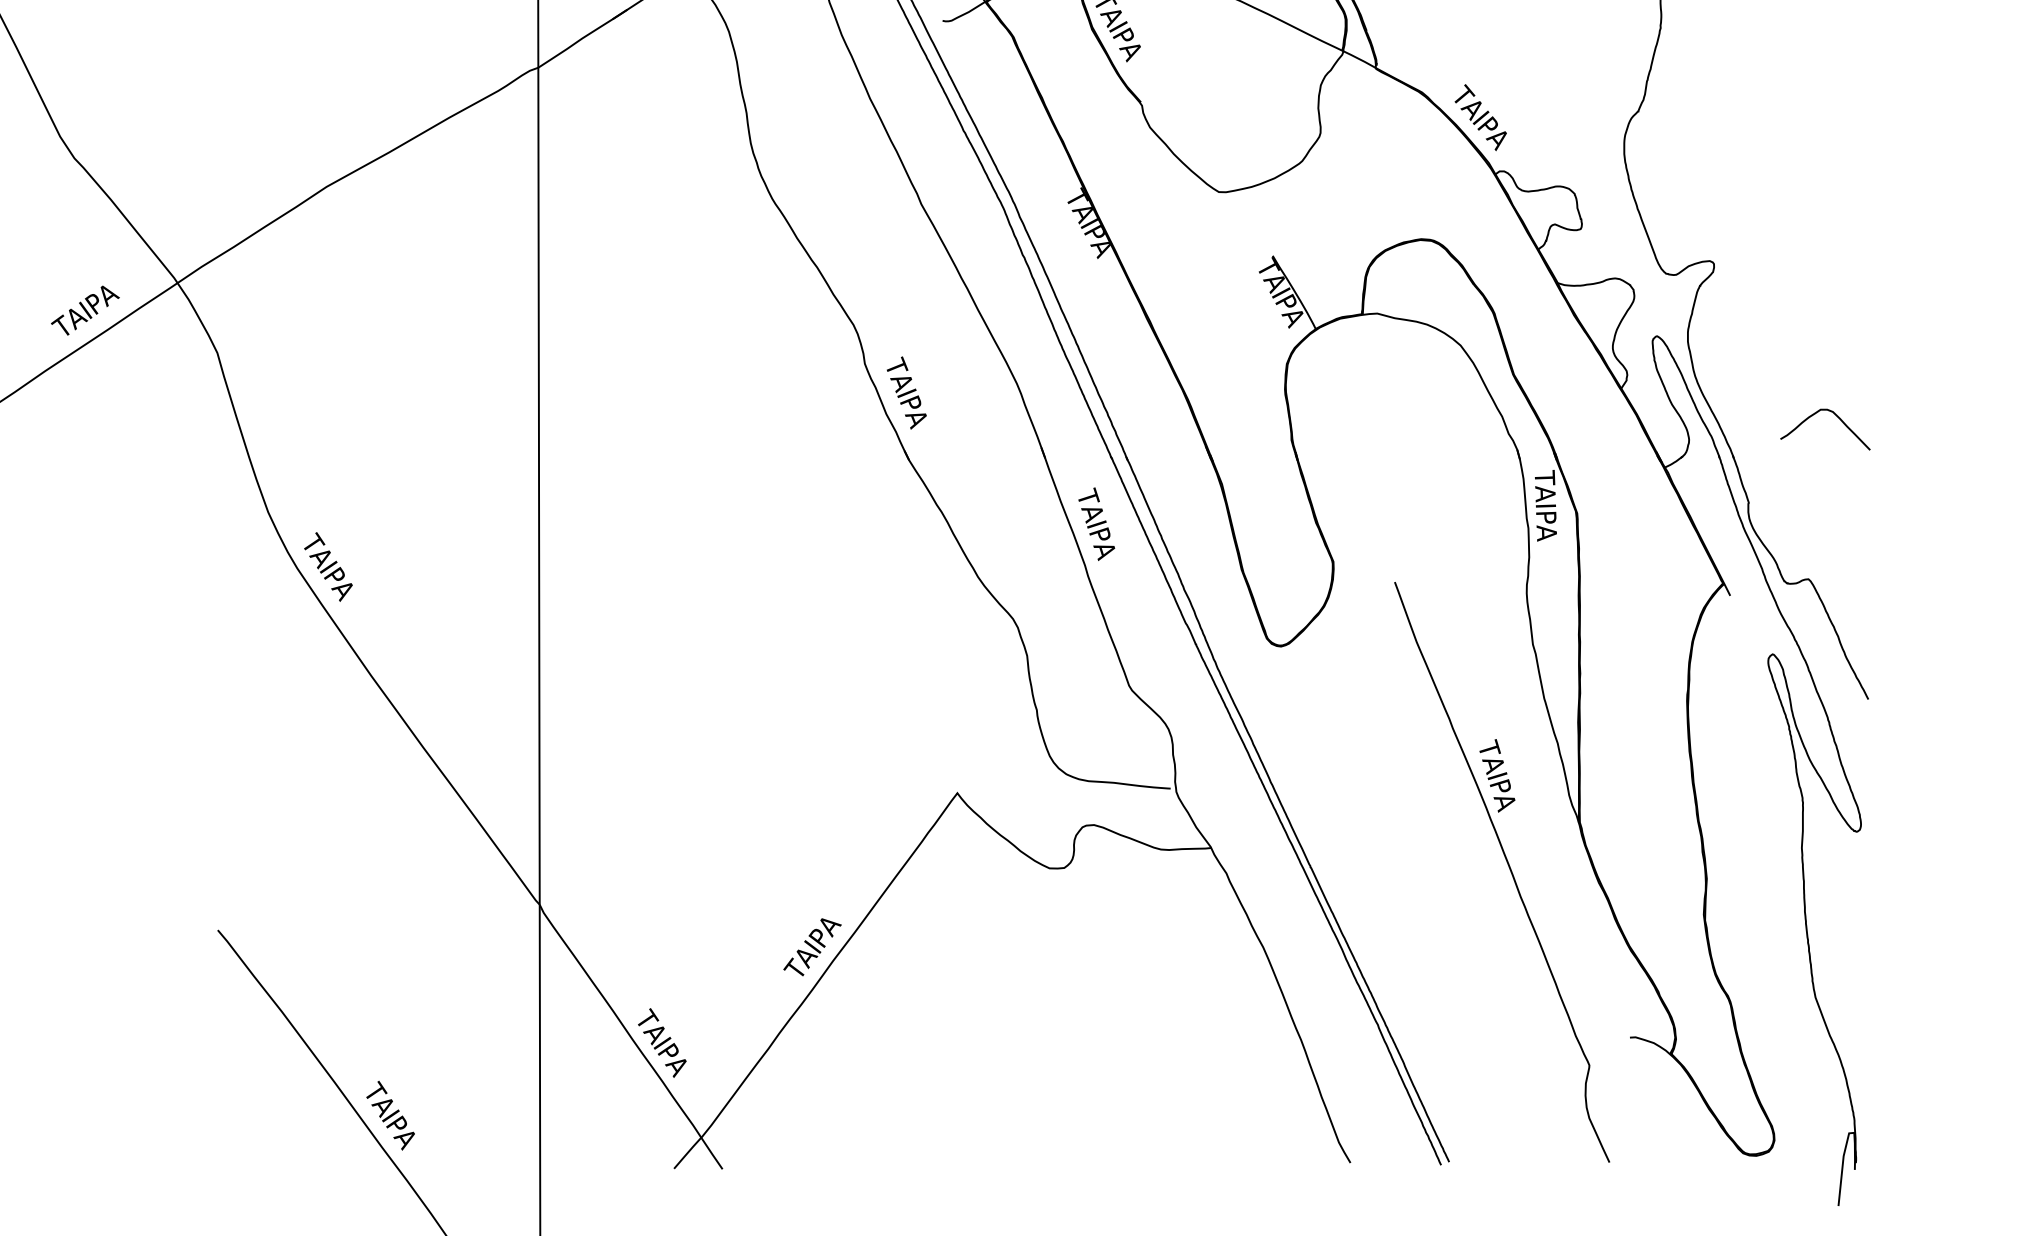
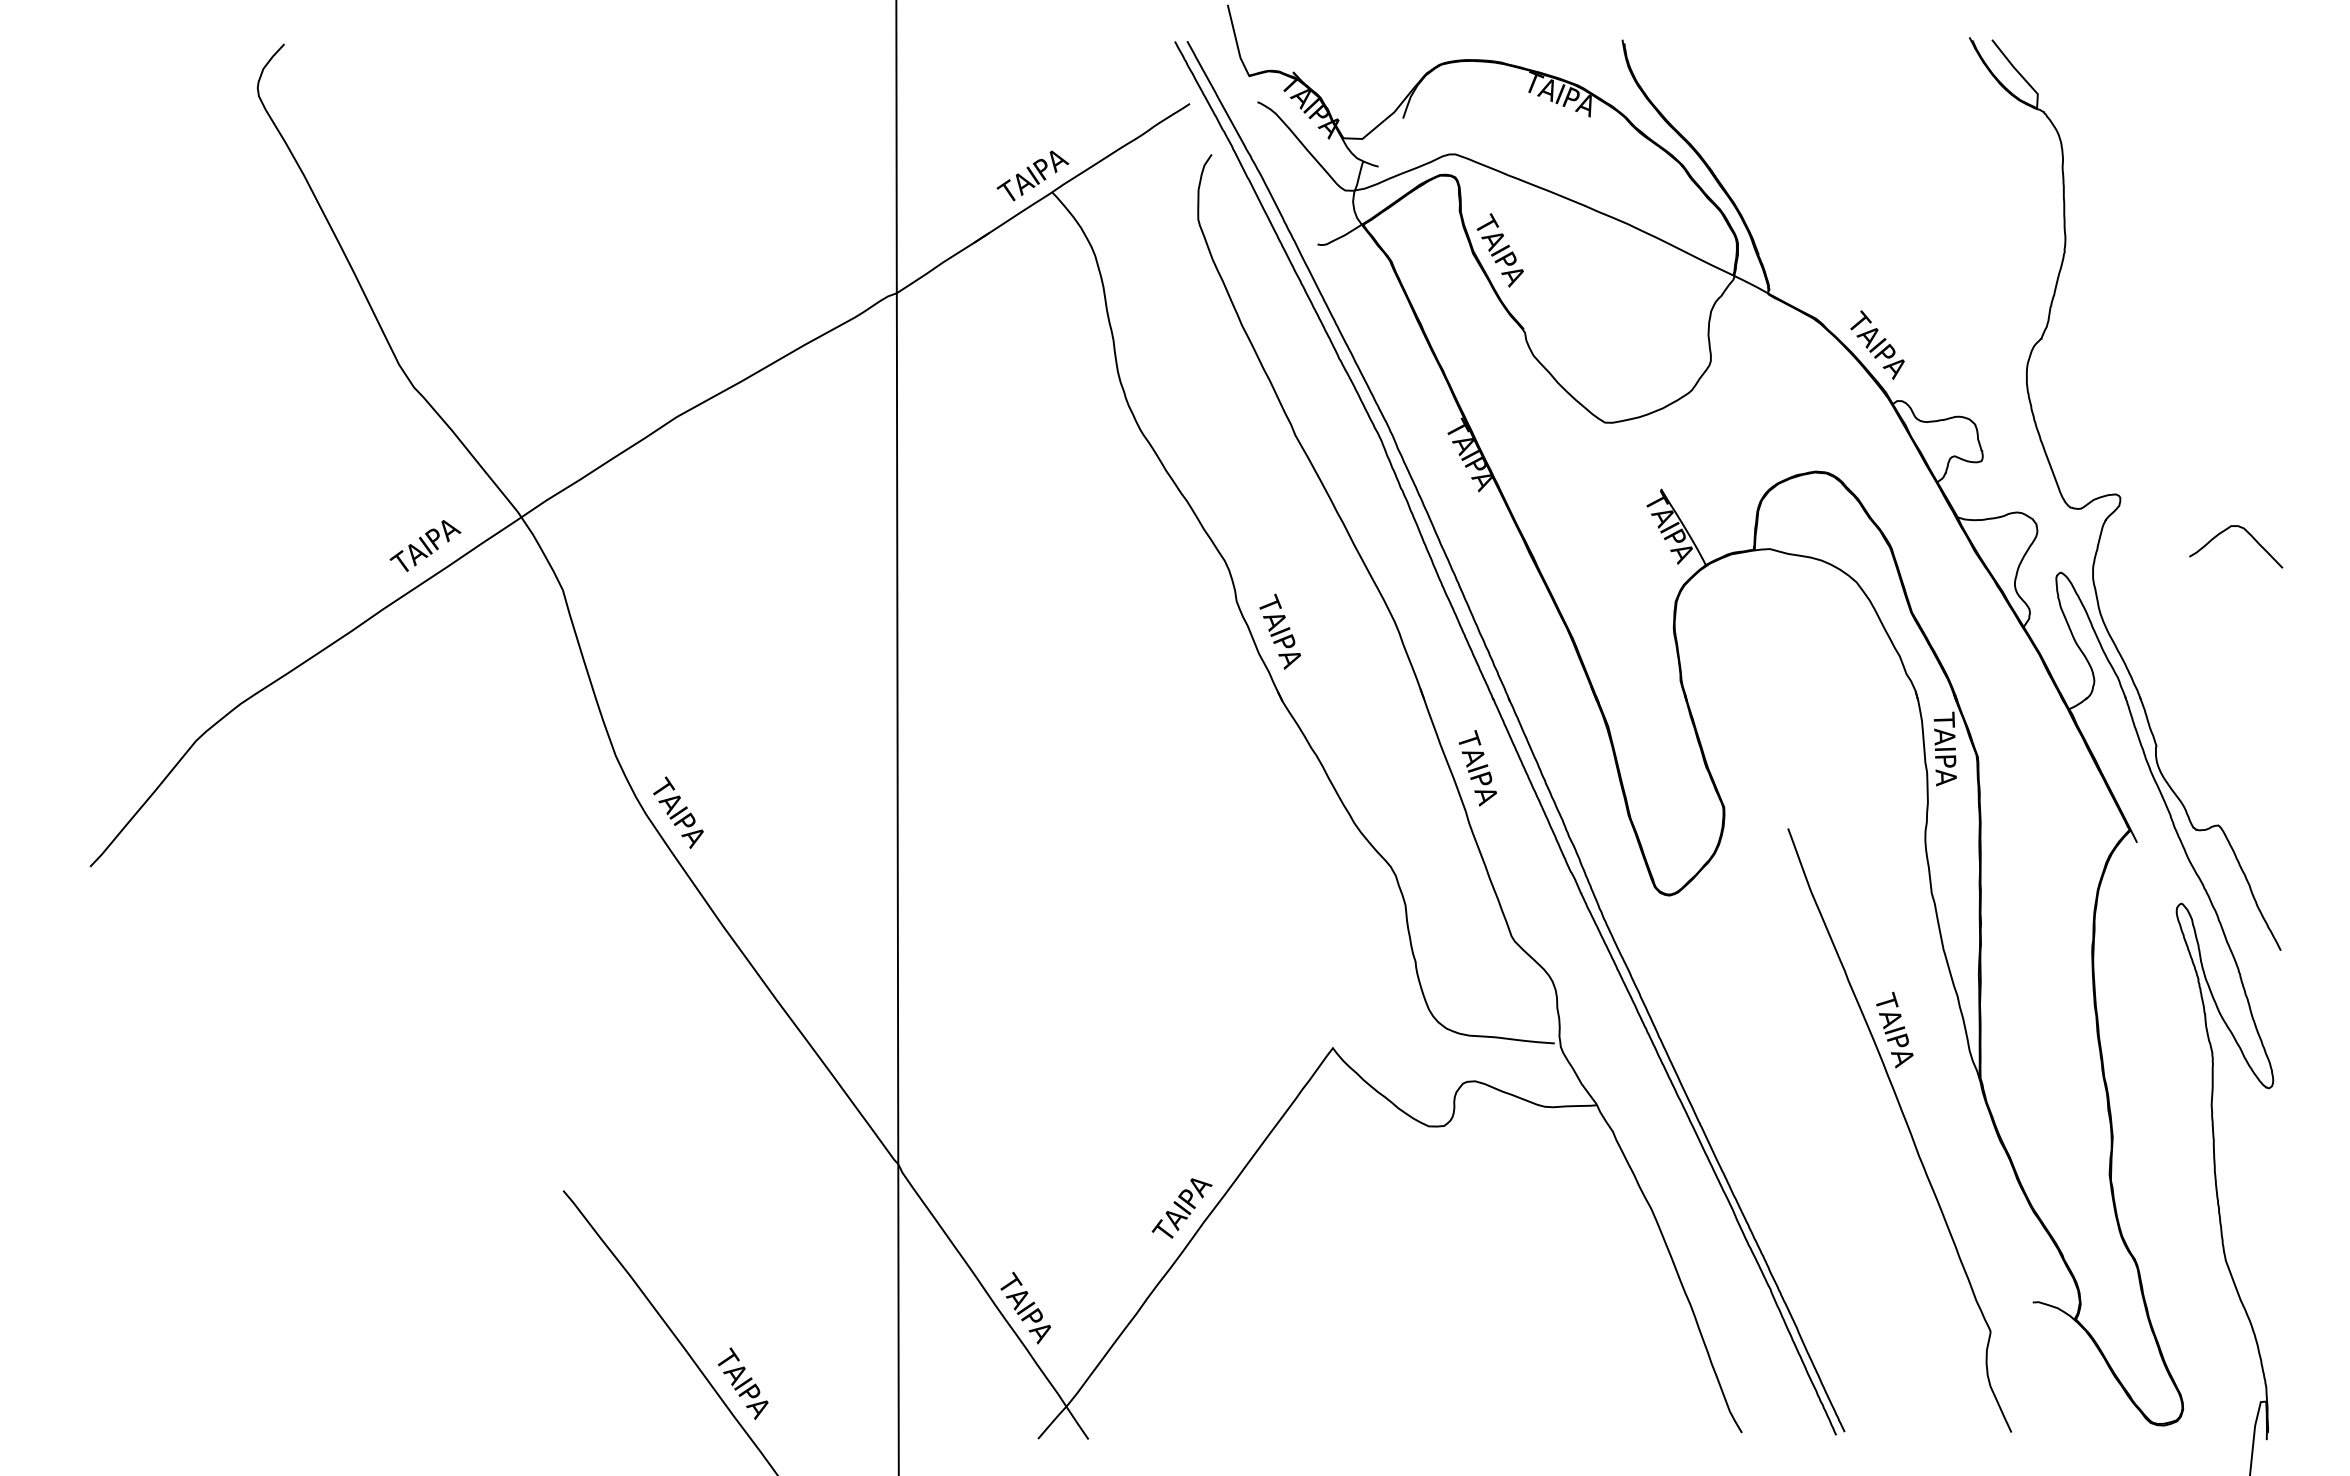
curve: (1837, 417) -> (2248, 534), moved

